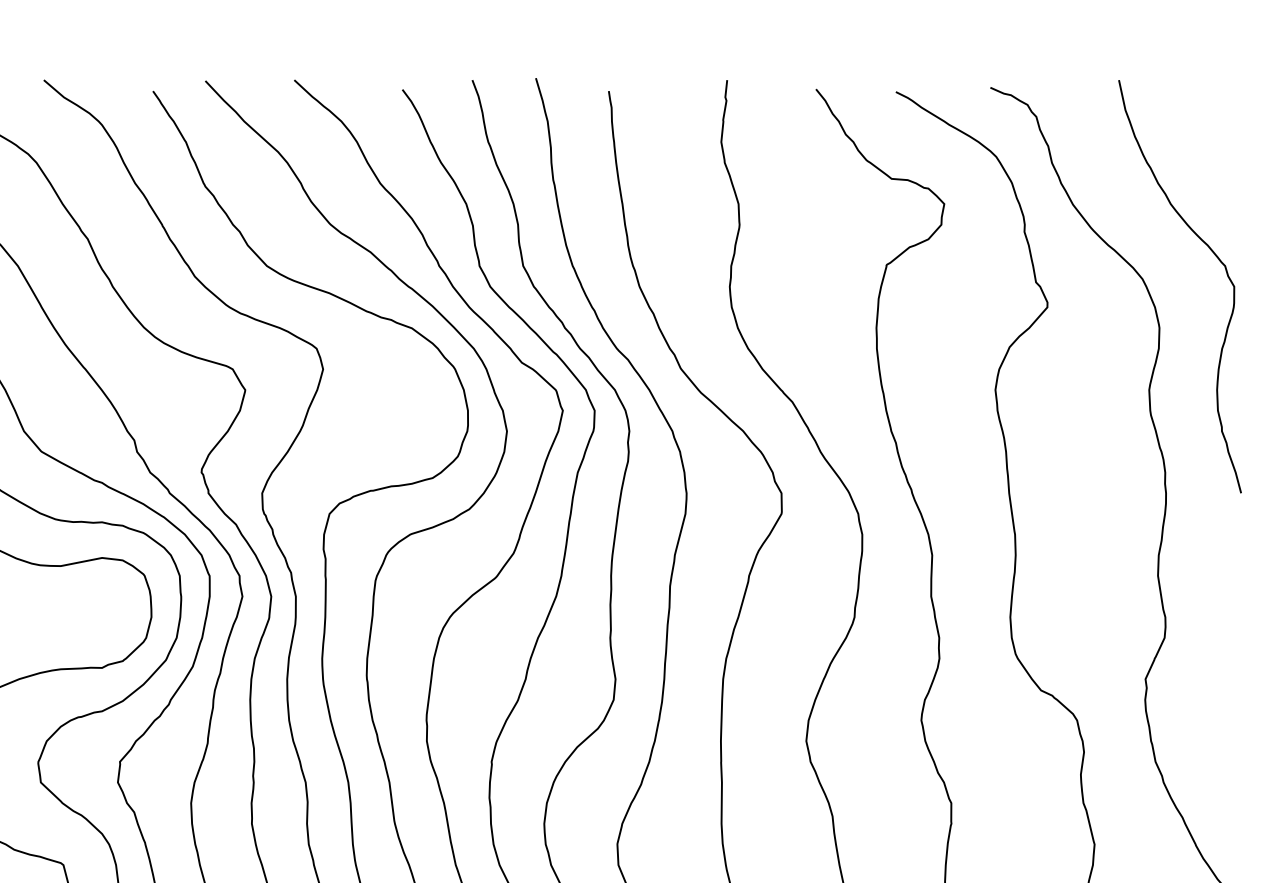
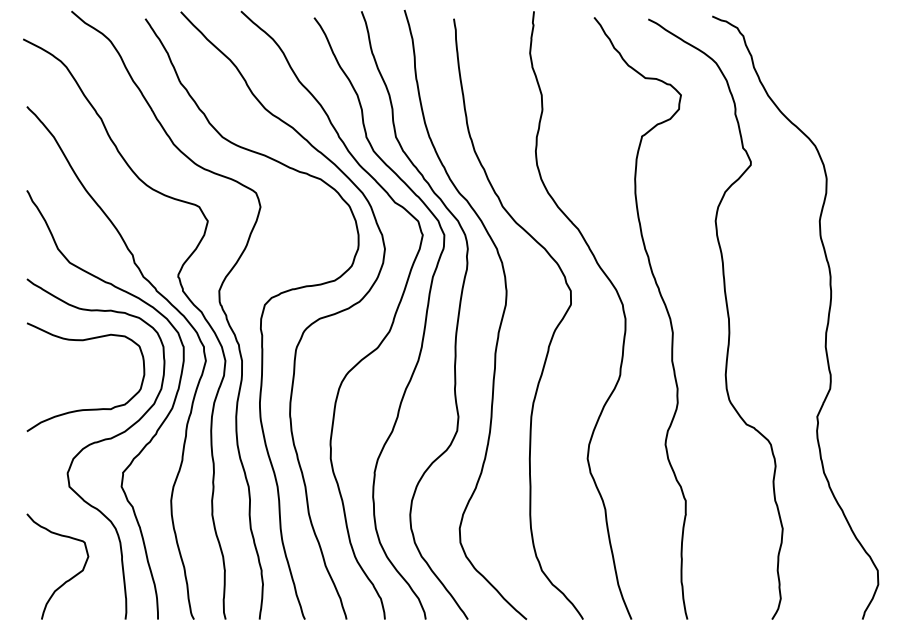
curve: (1216, 259) -> (865, 132), removed

